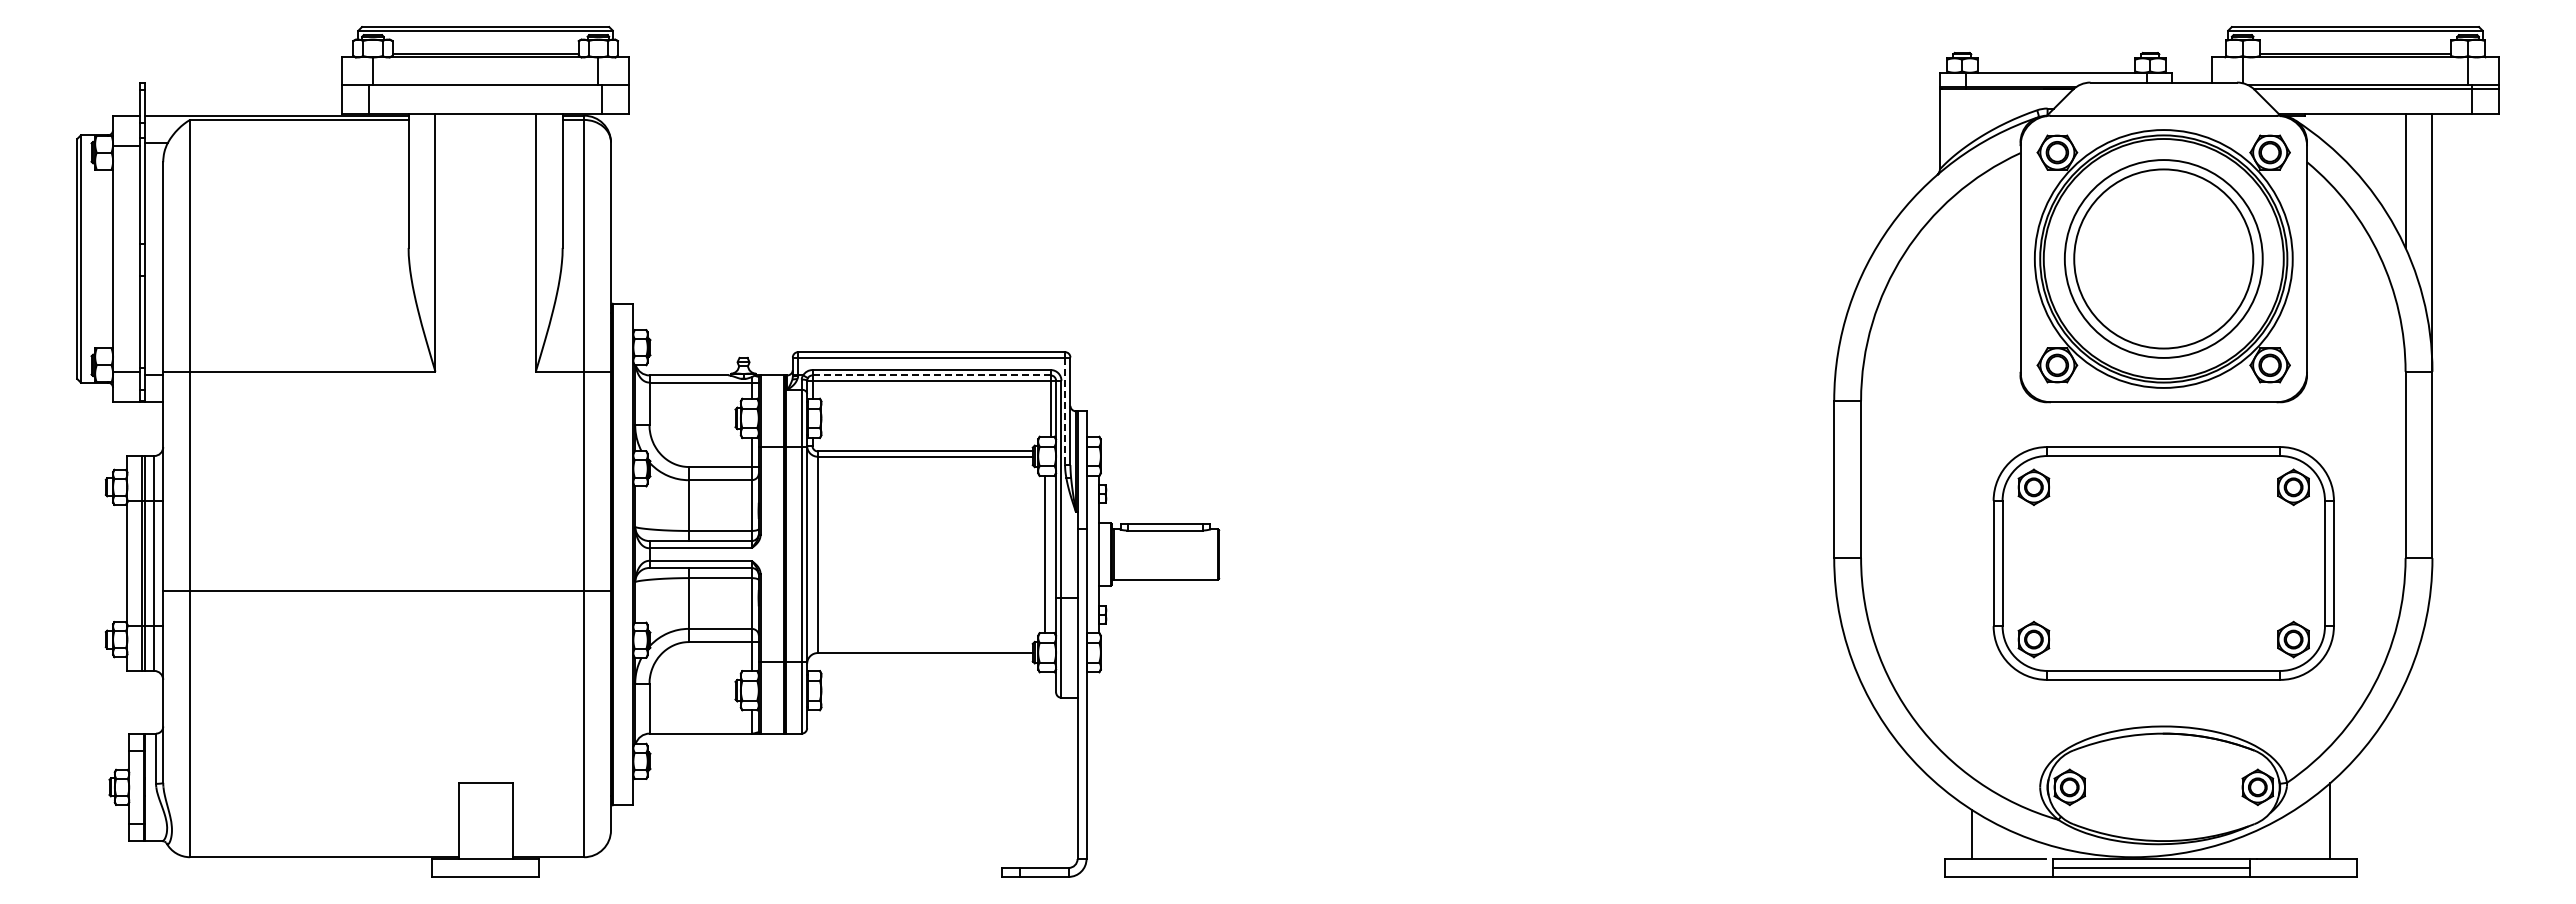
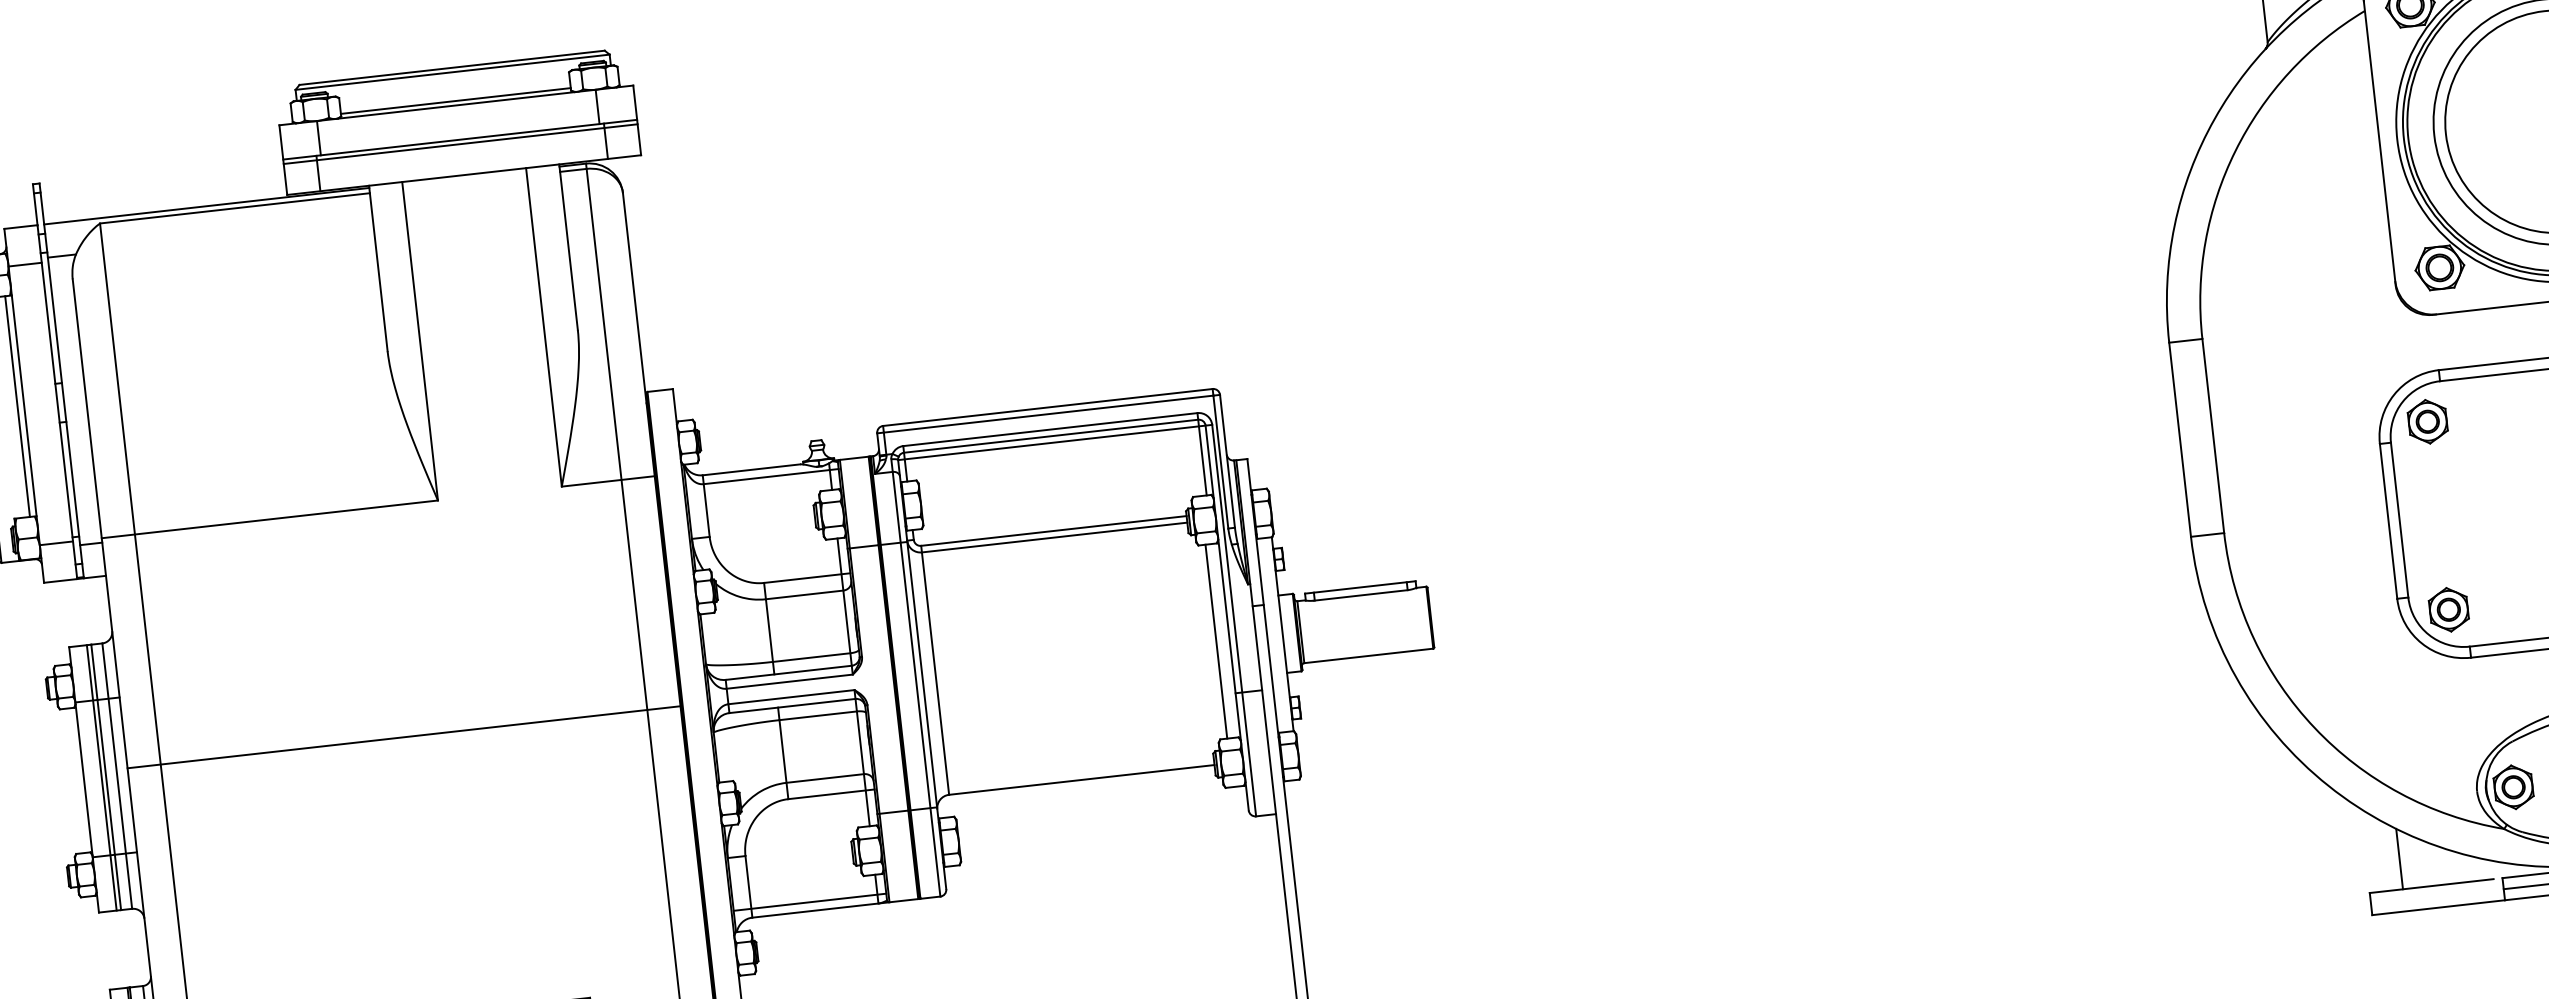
line: (485, 88) -> (460, 143), added
line: (107, 258) -> (17, 406), added
line: (931, 375) -> (1050, 436), dashed -> solid
line: (1065, 411) -> (1221, 462), dashed -> solid
line: (387, 591) -> (404, 737), moved
line: (696, 726) -> (809, 902), added

